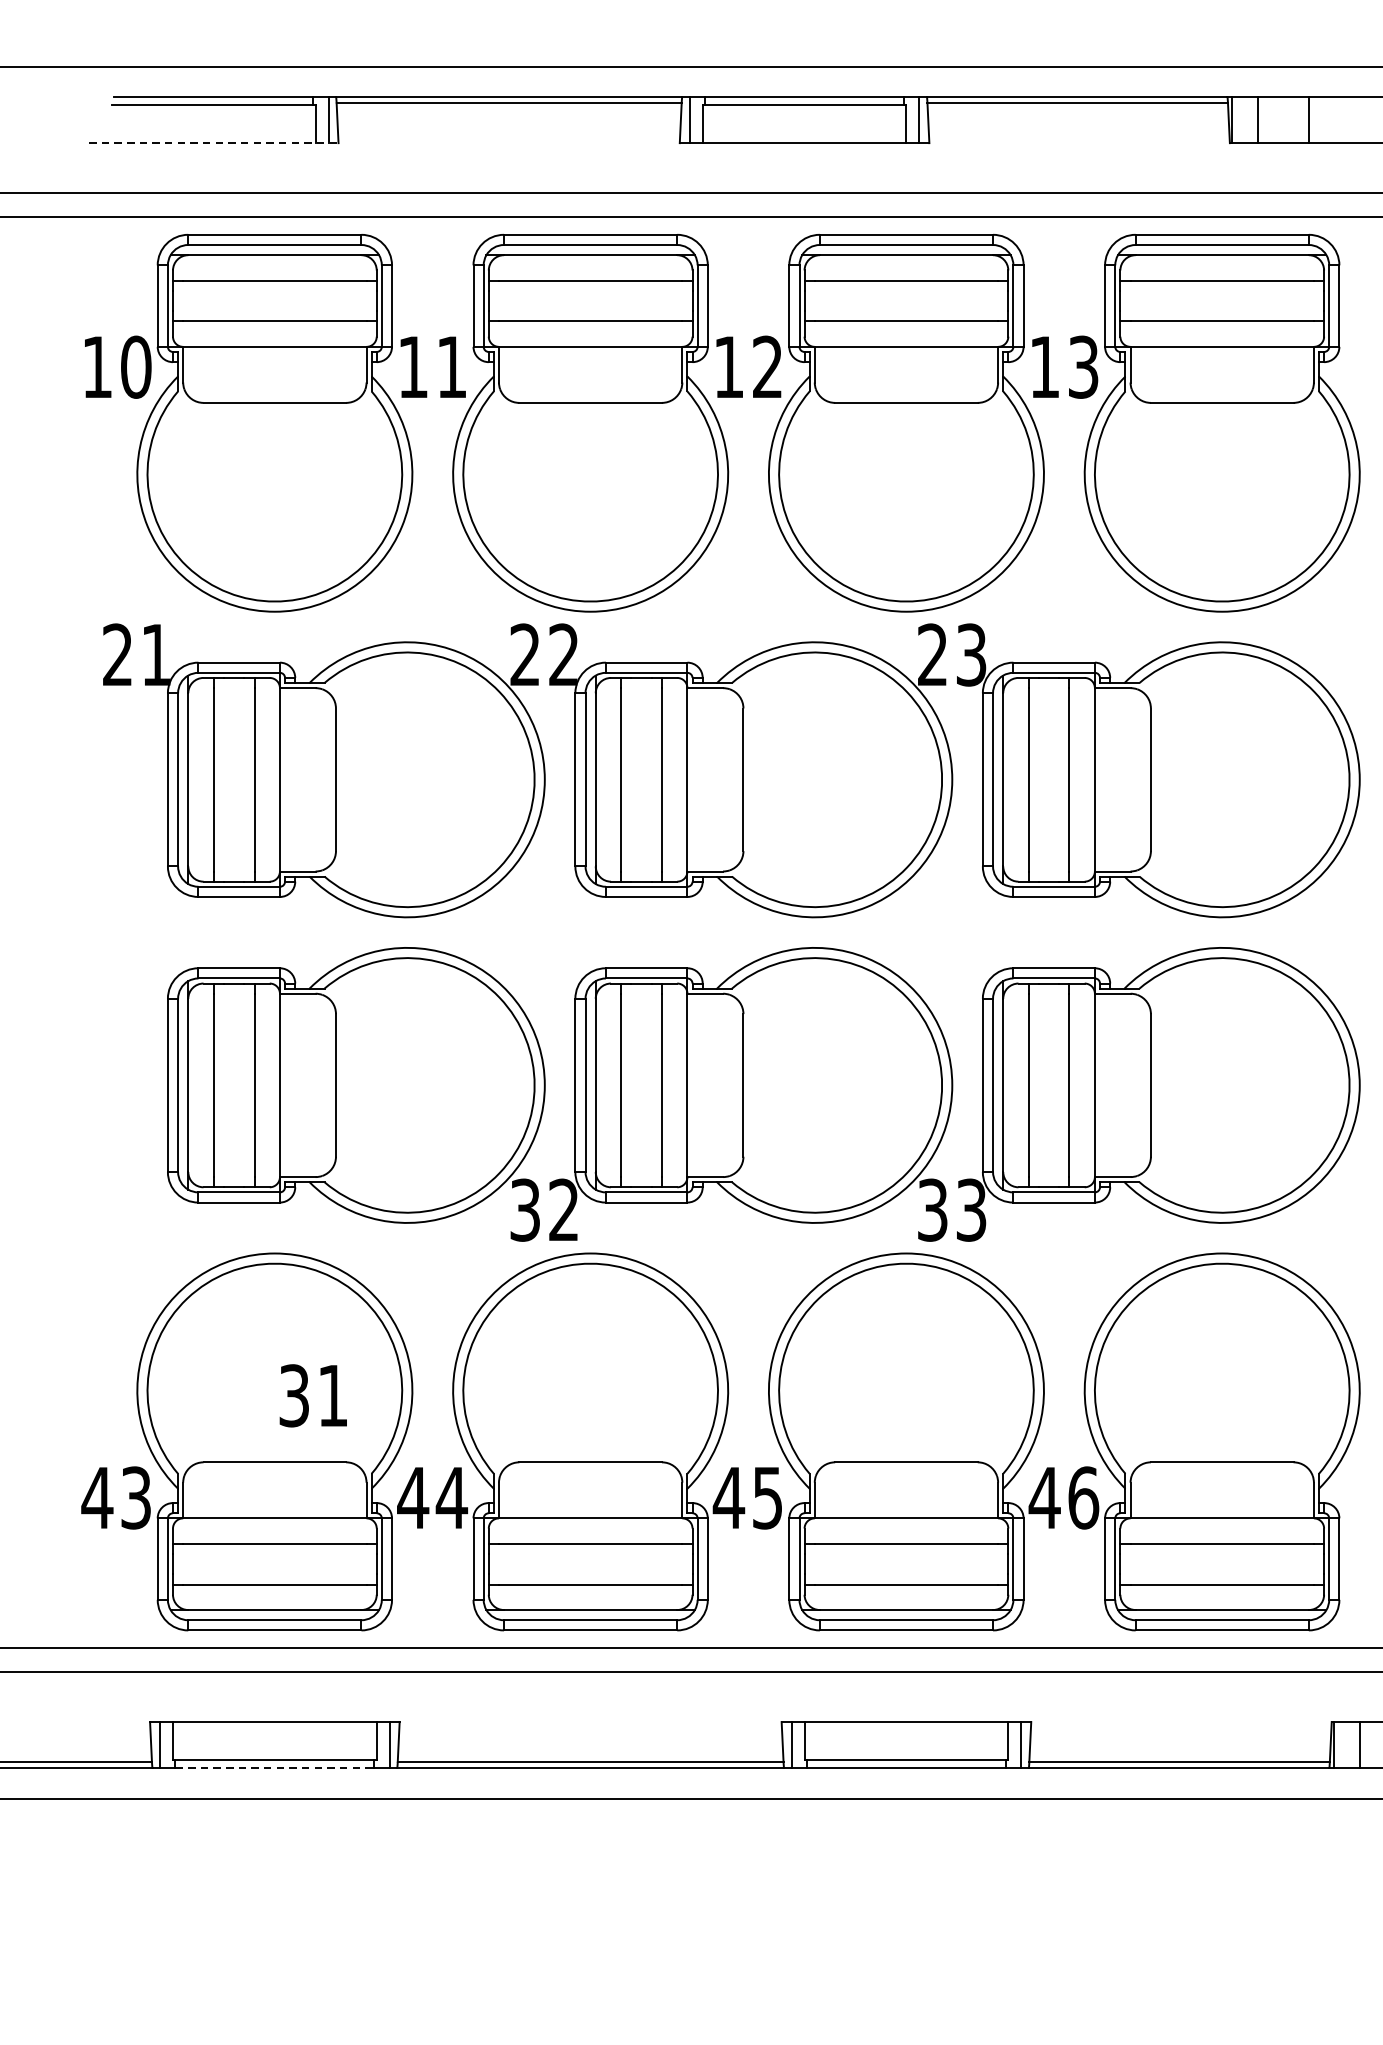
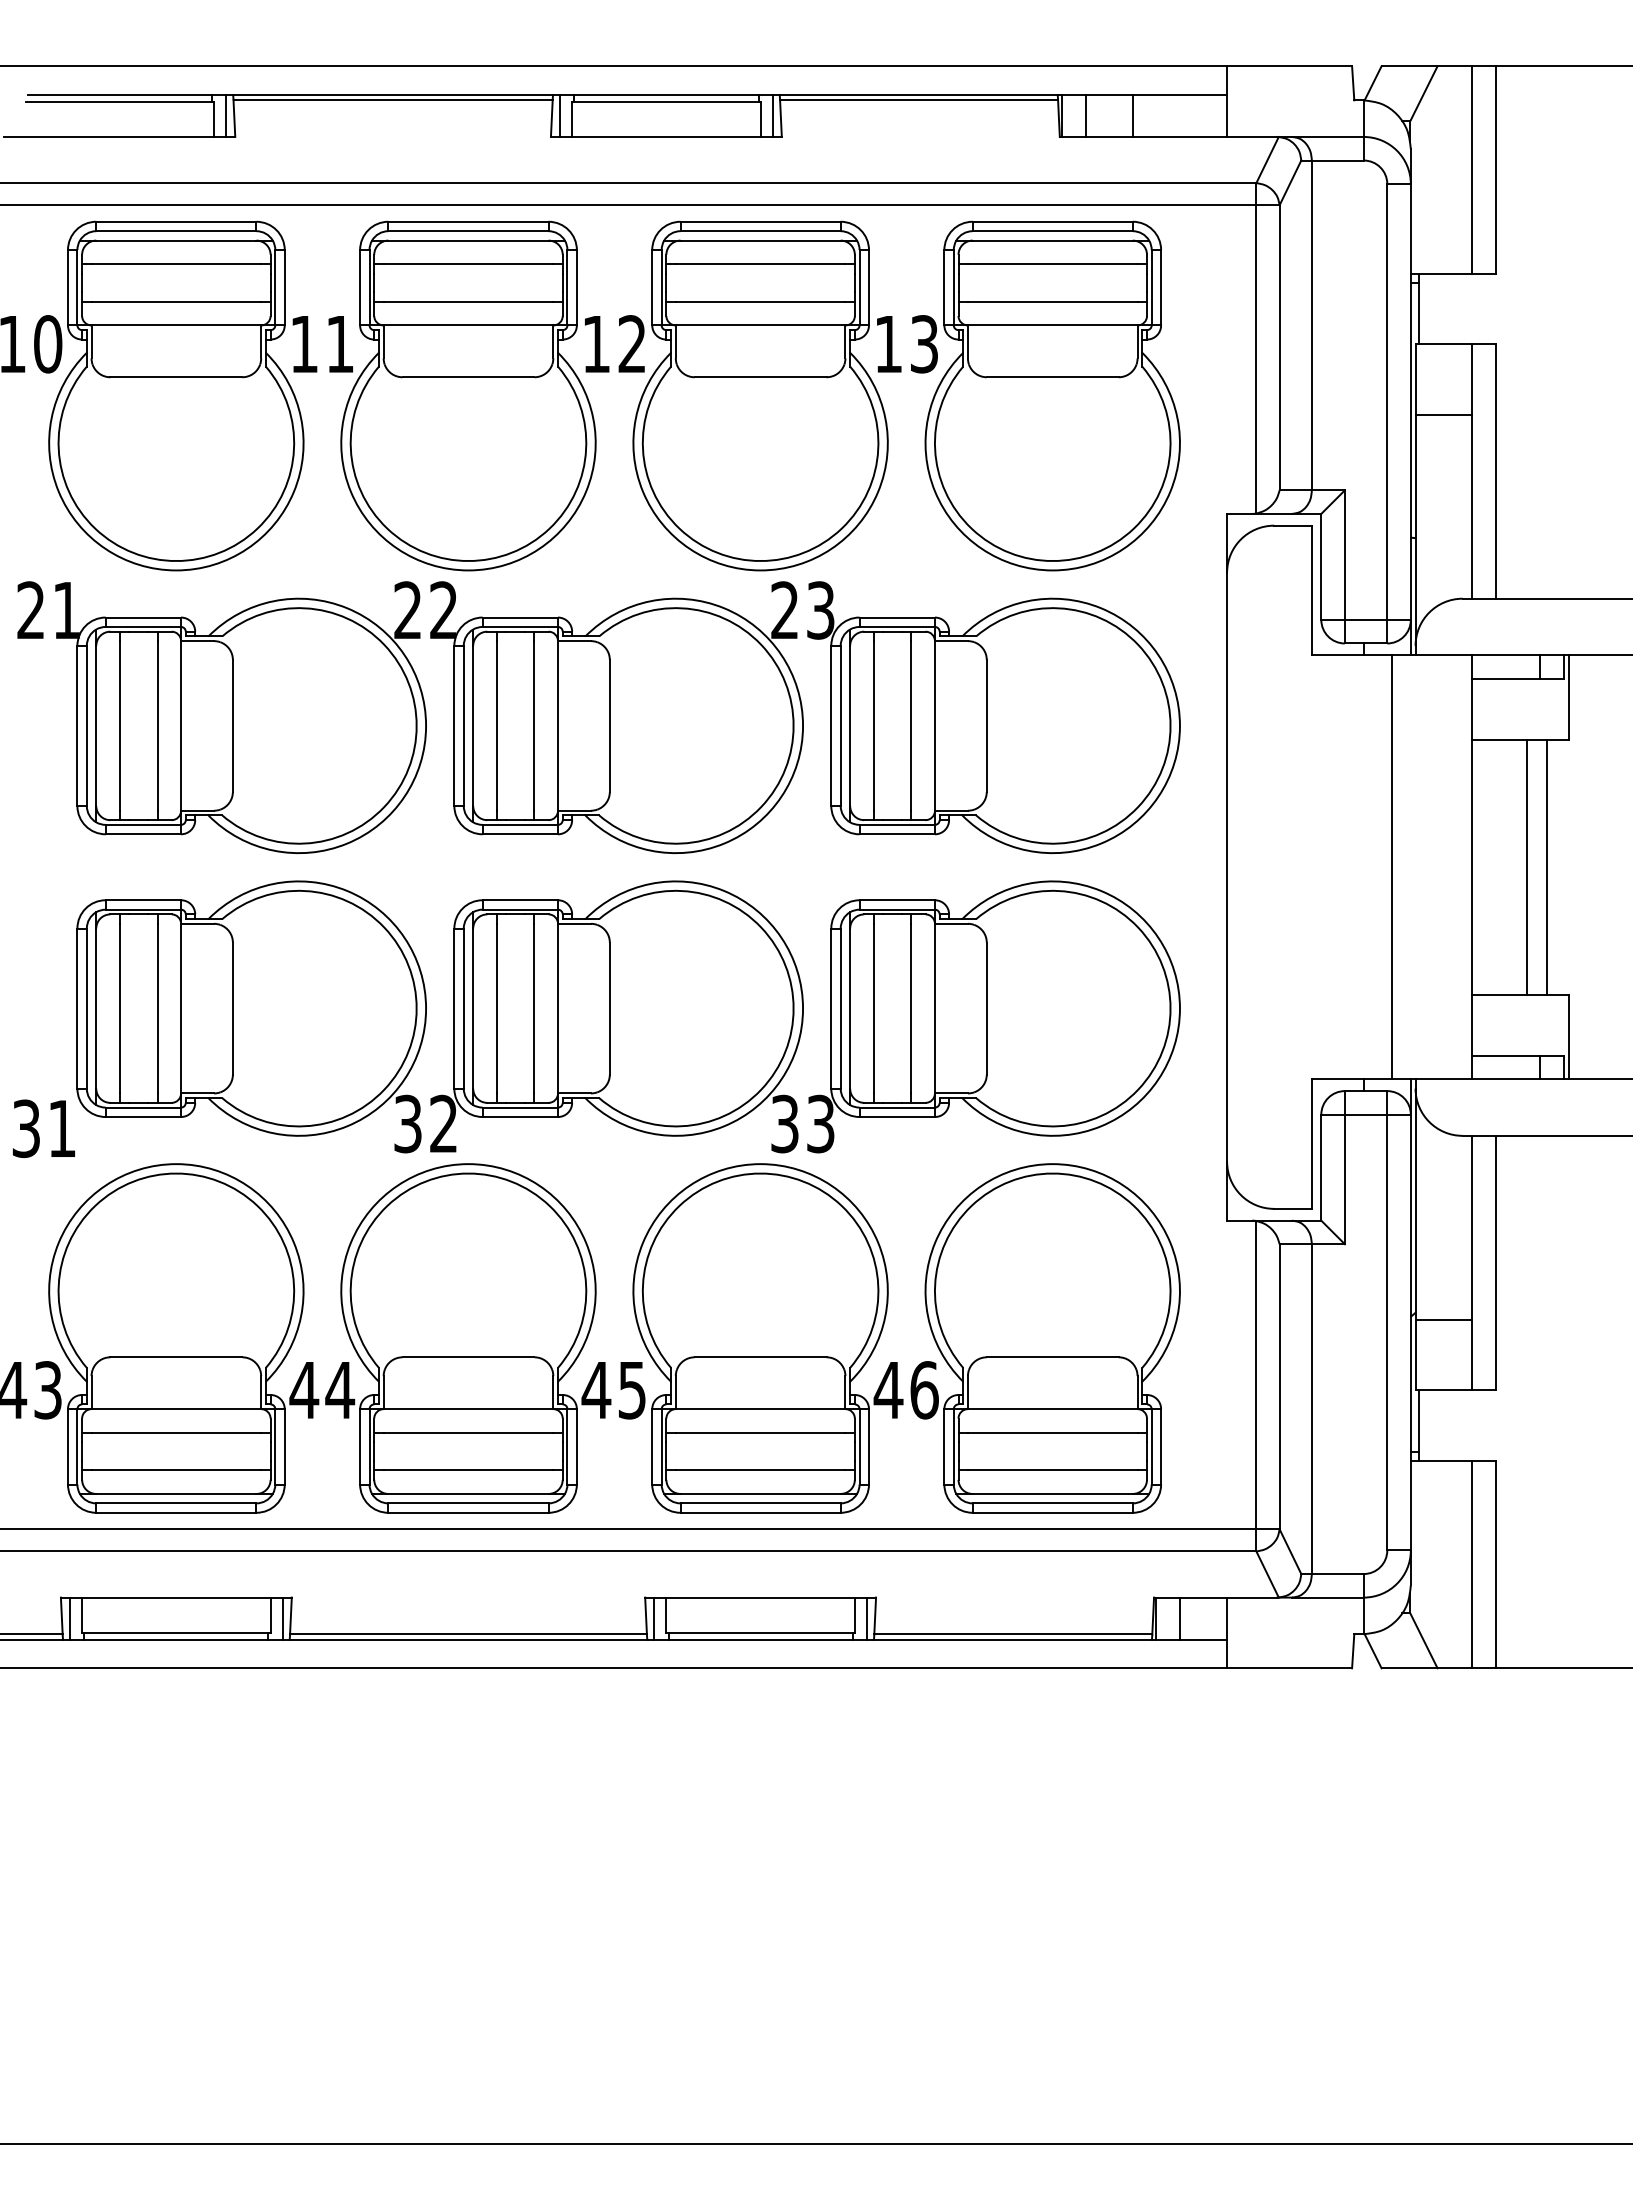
line: (214, 142) -> (120, 136), dashed -> solid
text: (313, 1395) -> (44, 1128), moved
line: (275, 1768) -> (176, 1640), dashed -> solid

